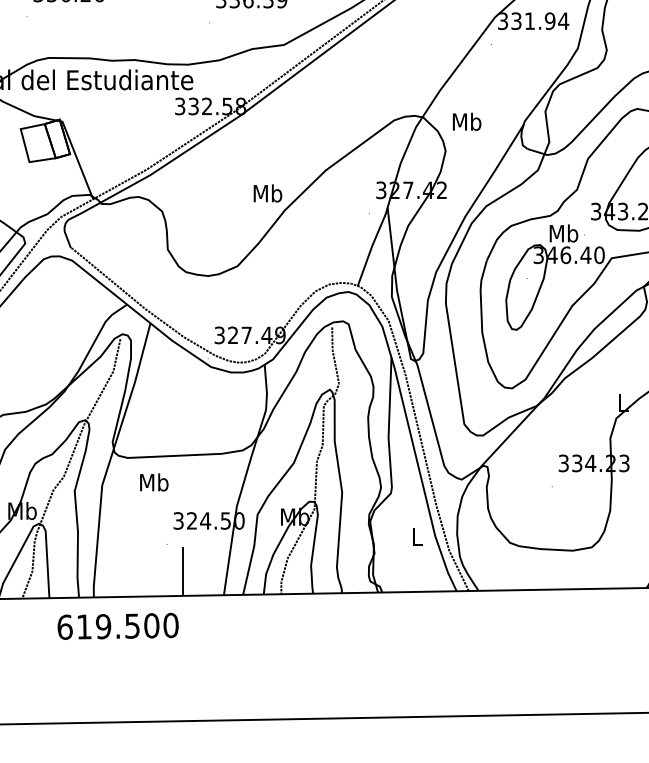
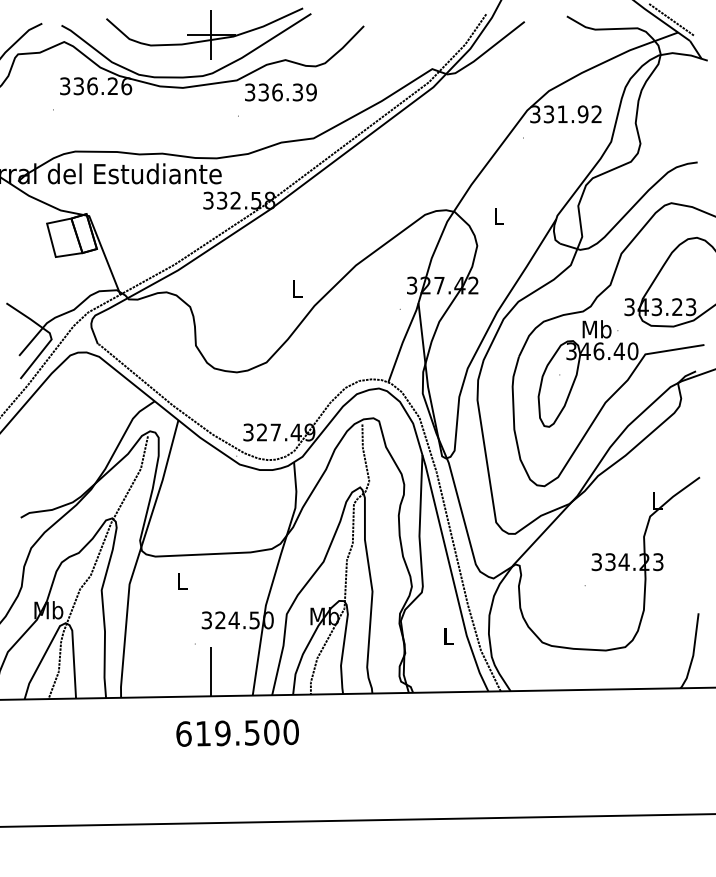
text: (563, 21) -> (596, 114), 331.94 -> 331.92
text: (466, 122) -> (498, 216), Mb -> L
text: (268, 193) -> (297, 288), Mb -> L
text: (153, 482) -> (181, 581), Mb -> L
text: (117, 625) -> (237, 732), moved

